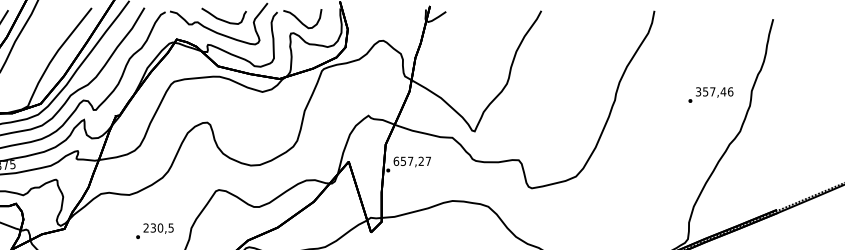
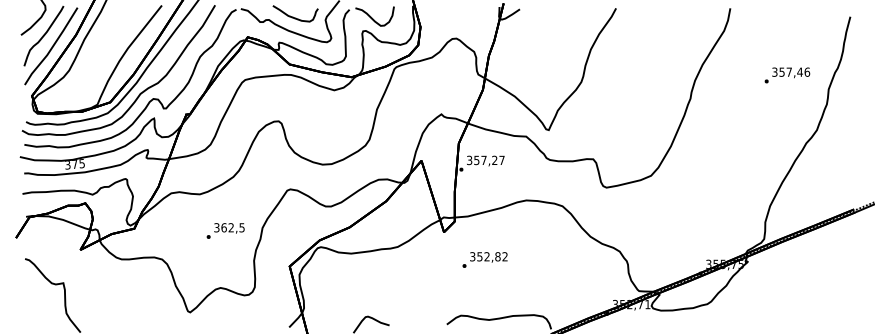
text: (711, 95) -> (787, 75), moved
text: (396, 161) -> (469, 160), 657,27 -> 357,27
text: (153, 227) -> (224, 227), 230,5 -> 362,5

